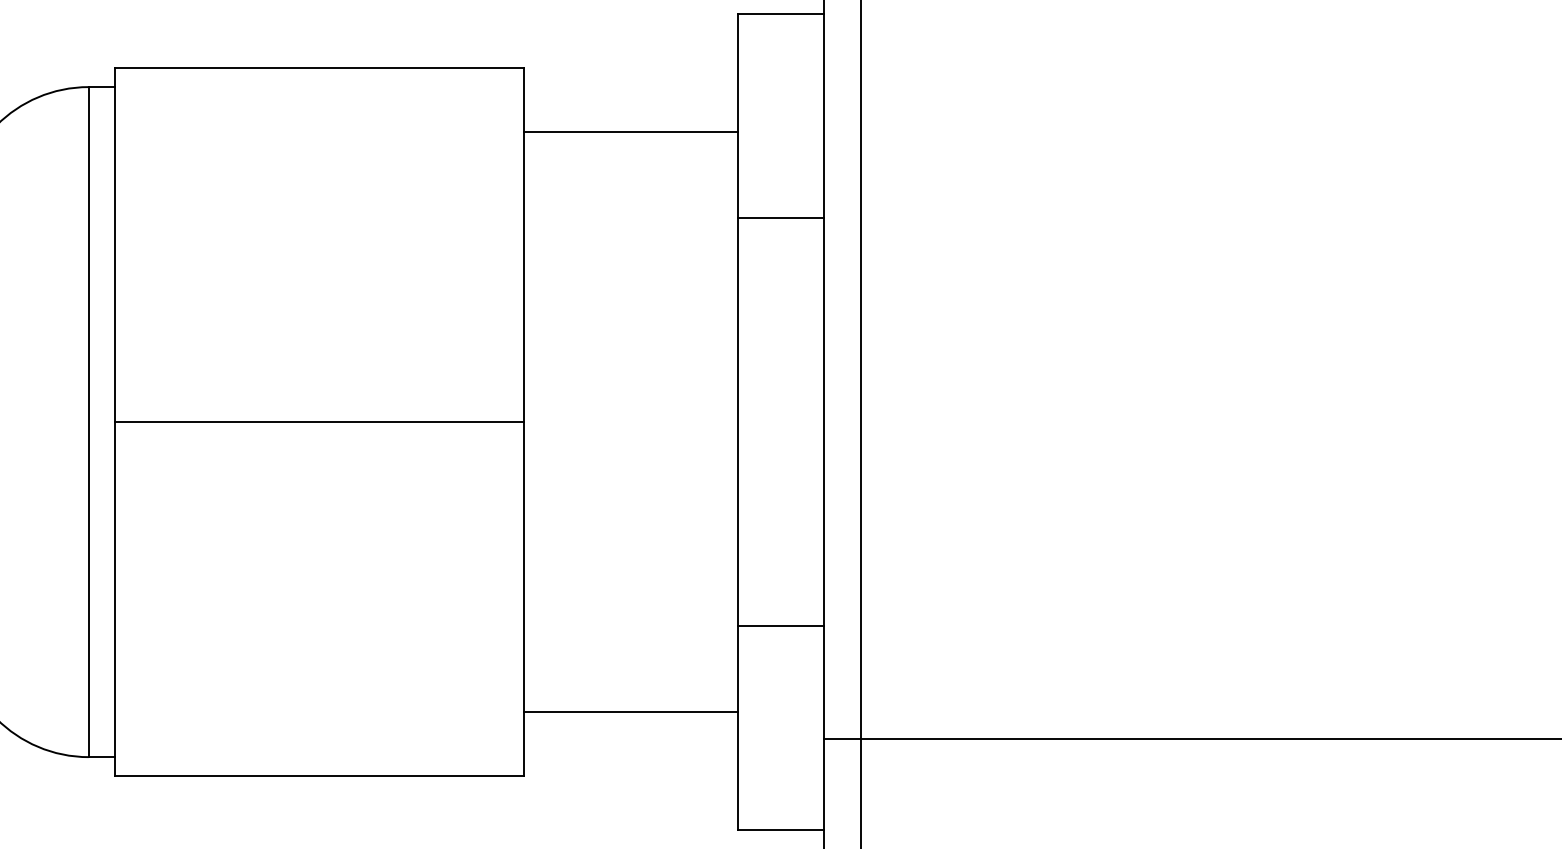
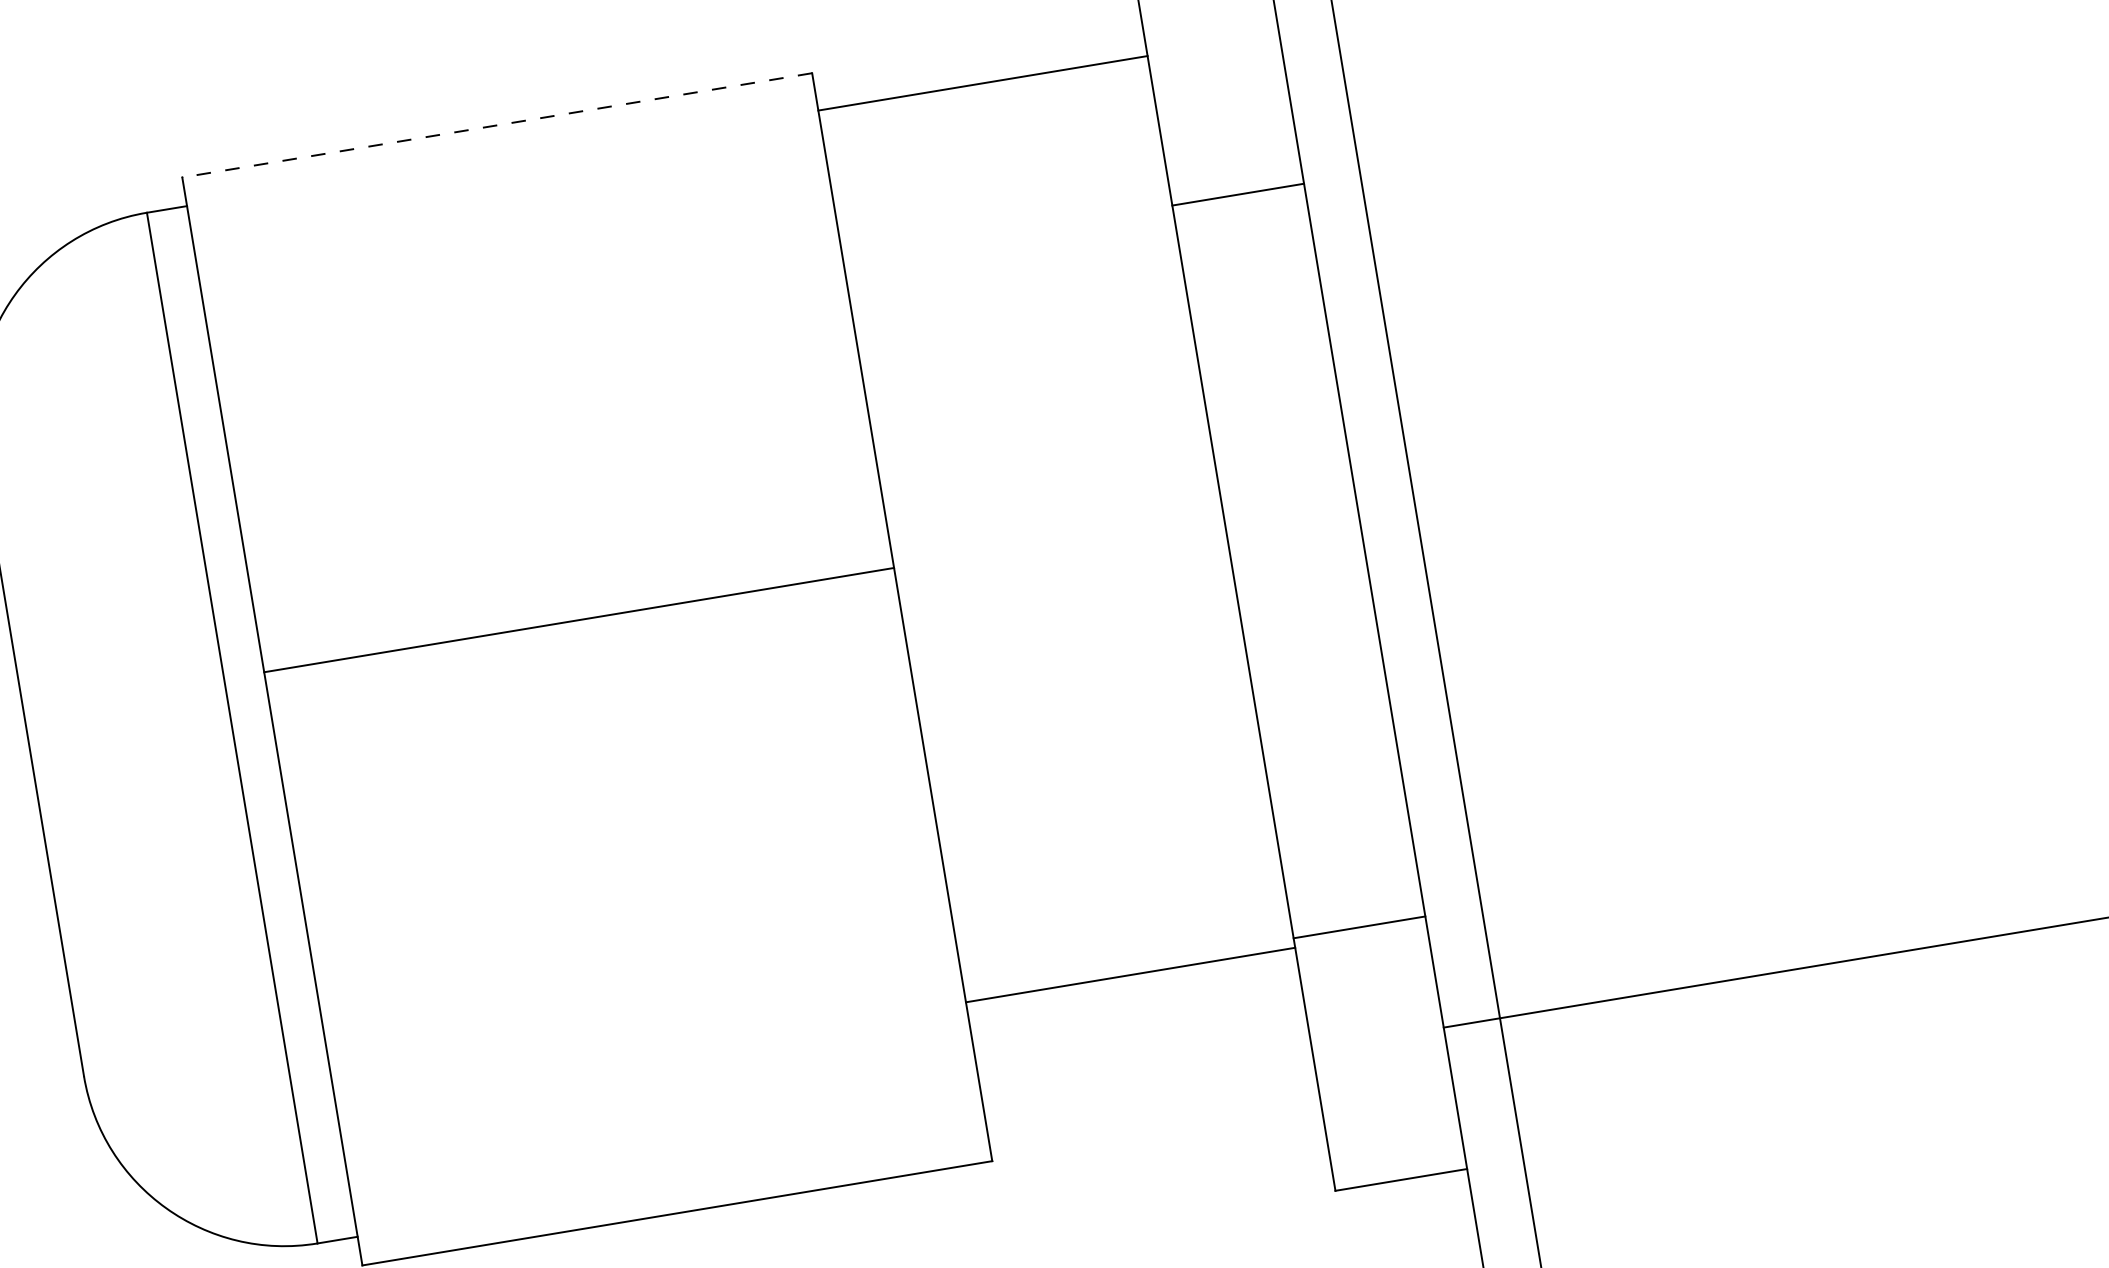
line: (319, 68) -> (497, 125), solid -> dashed
line: (631, 131) -> (983, 82), moved
line: (781, 217) -> (1238, 193), moved
line: (319, 422) -> (579, 620), moved
line: (781, 626) -> (1360, 927), moved
line: (631, 712) -> (1130, 975), moved

